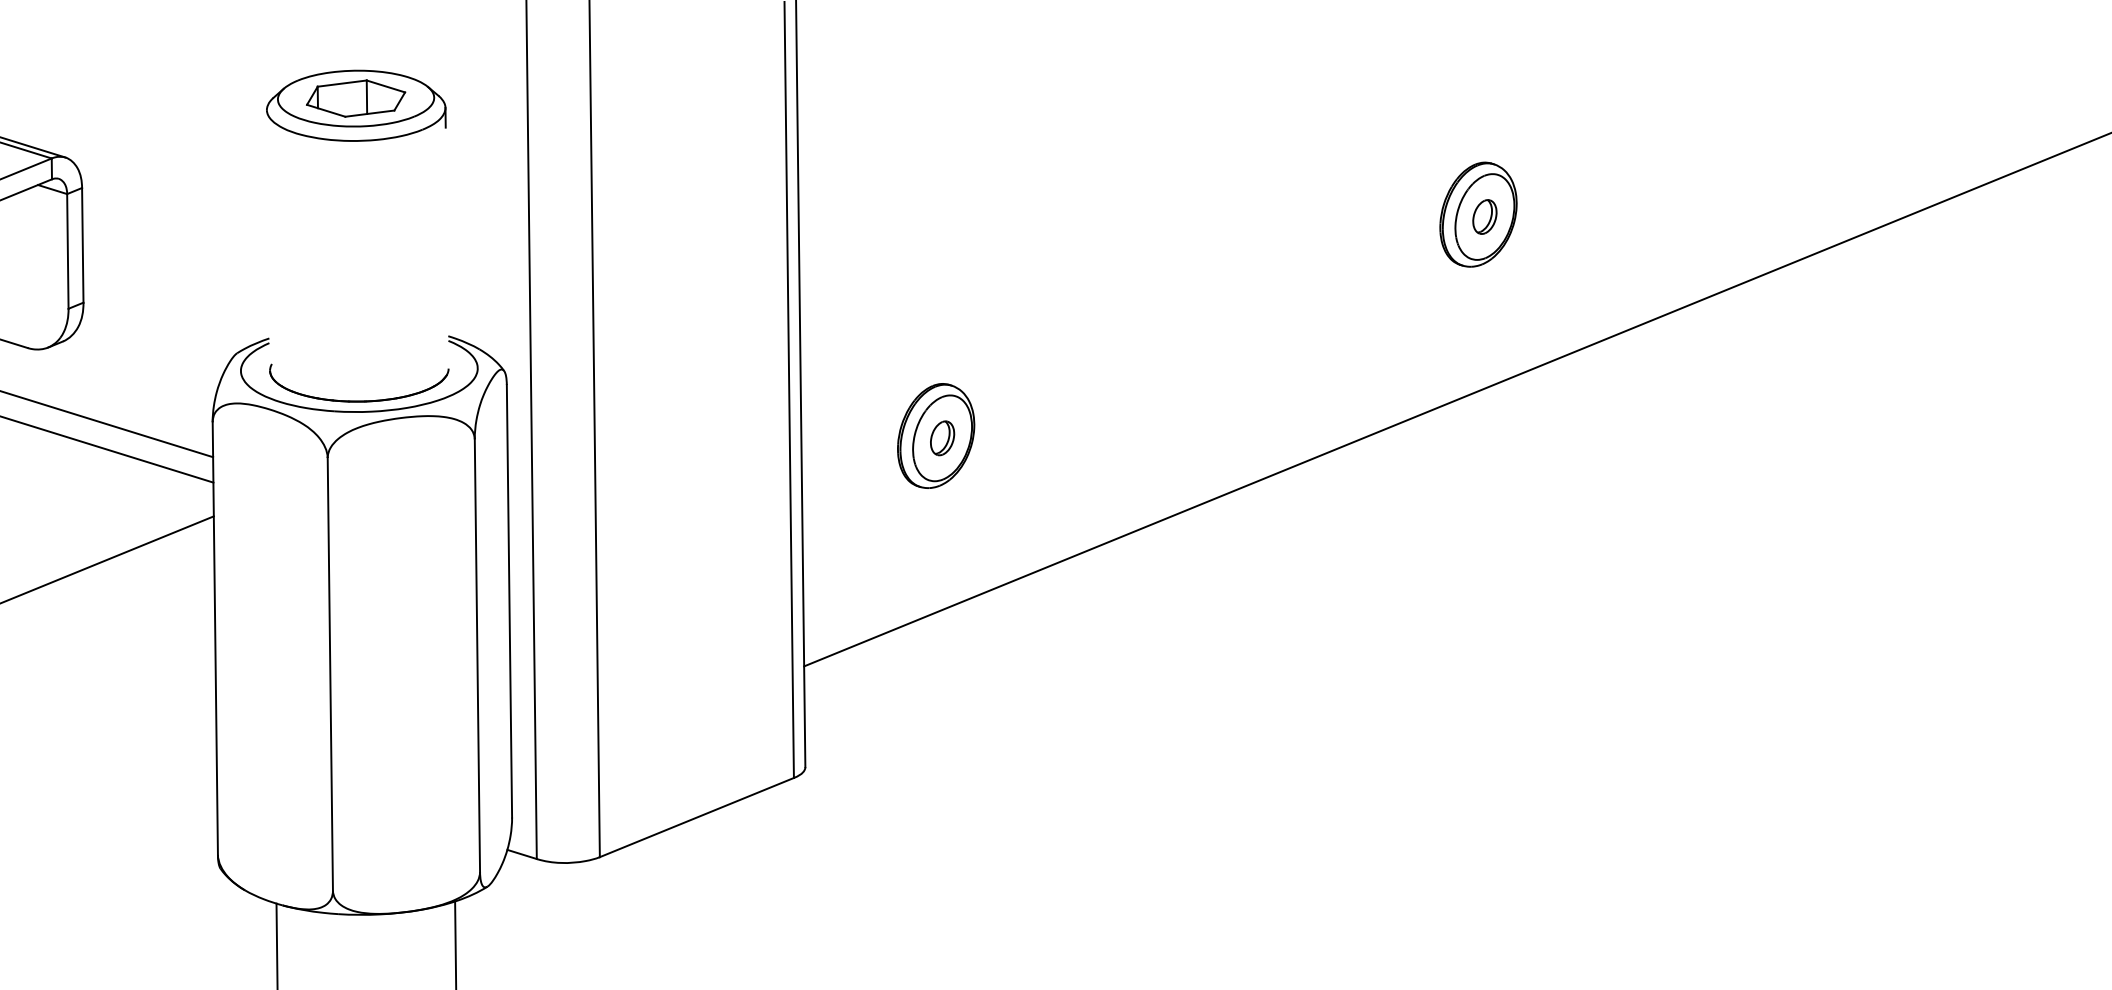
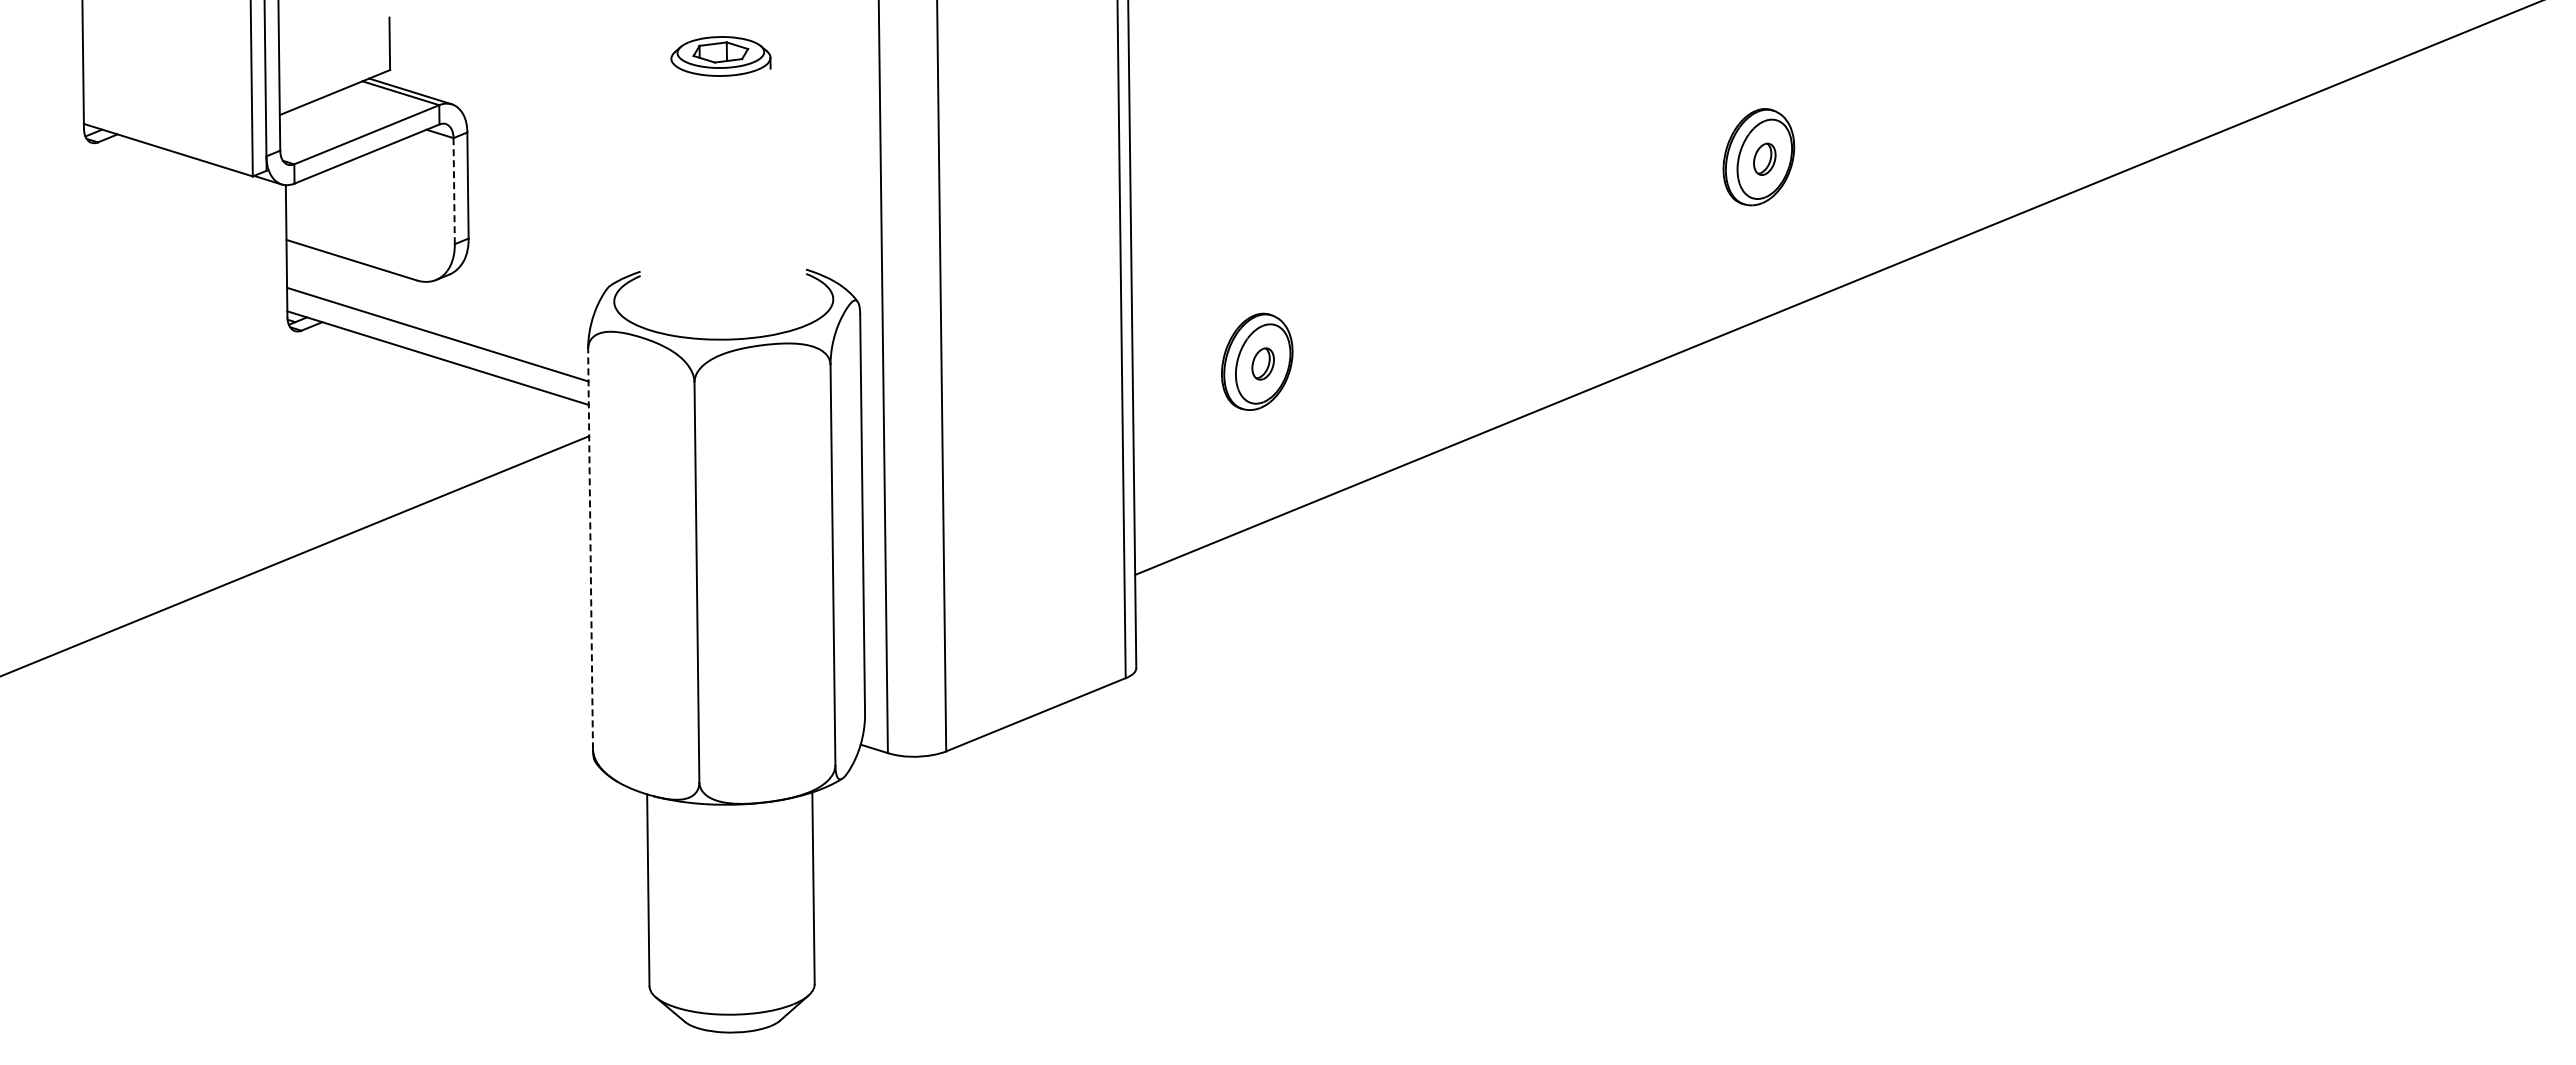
part: (355, 105) -> (720, 56), size x0.6
line: (68, 250) -> (454, 190), solid -> dashed
part: (359, 401) -> (723, 329), removed
line: (215, 637) -> (590, 548), solid -> dashed

